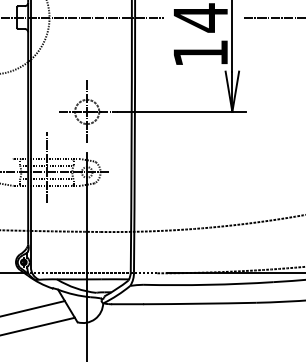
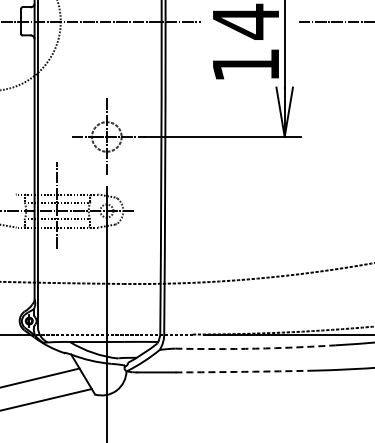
arc: (208, 284) -> (255, 348), solid -> dashed
arc: (199, 303) -> (244, 371), solid -> dashed

